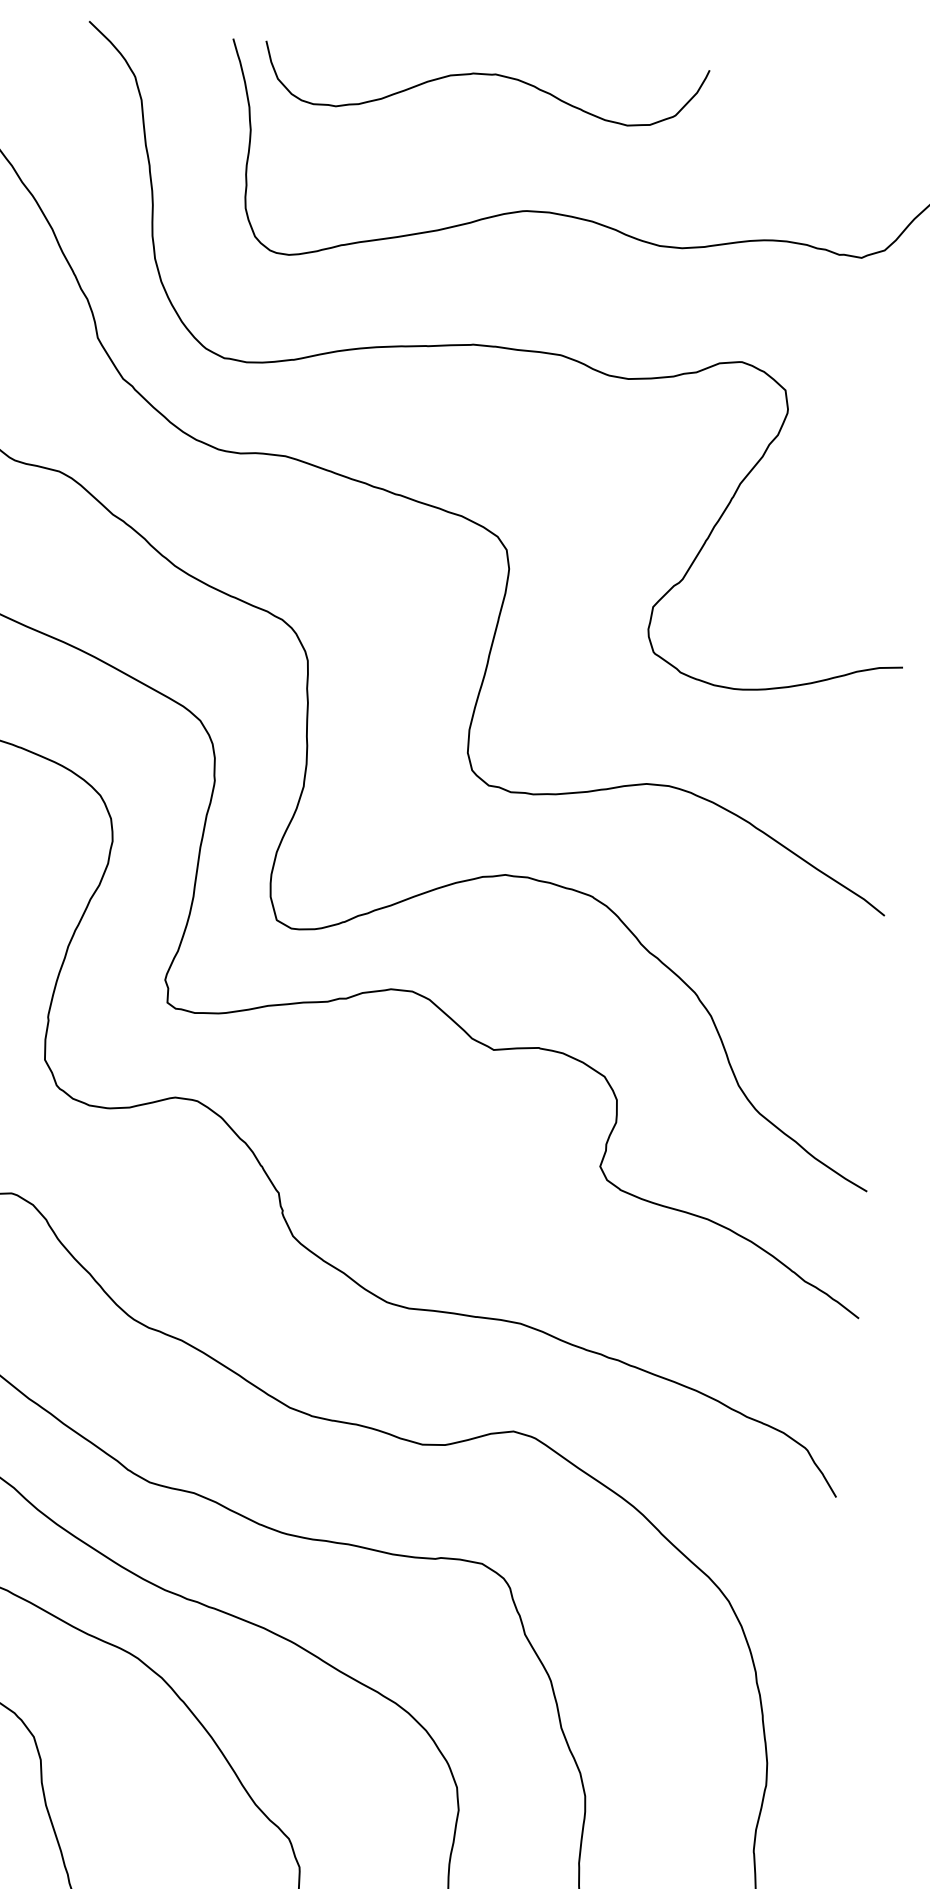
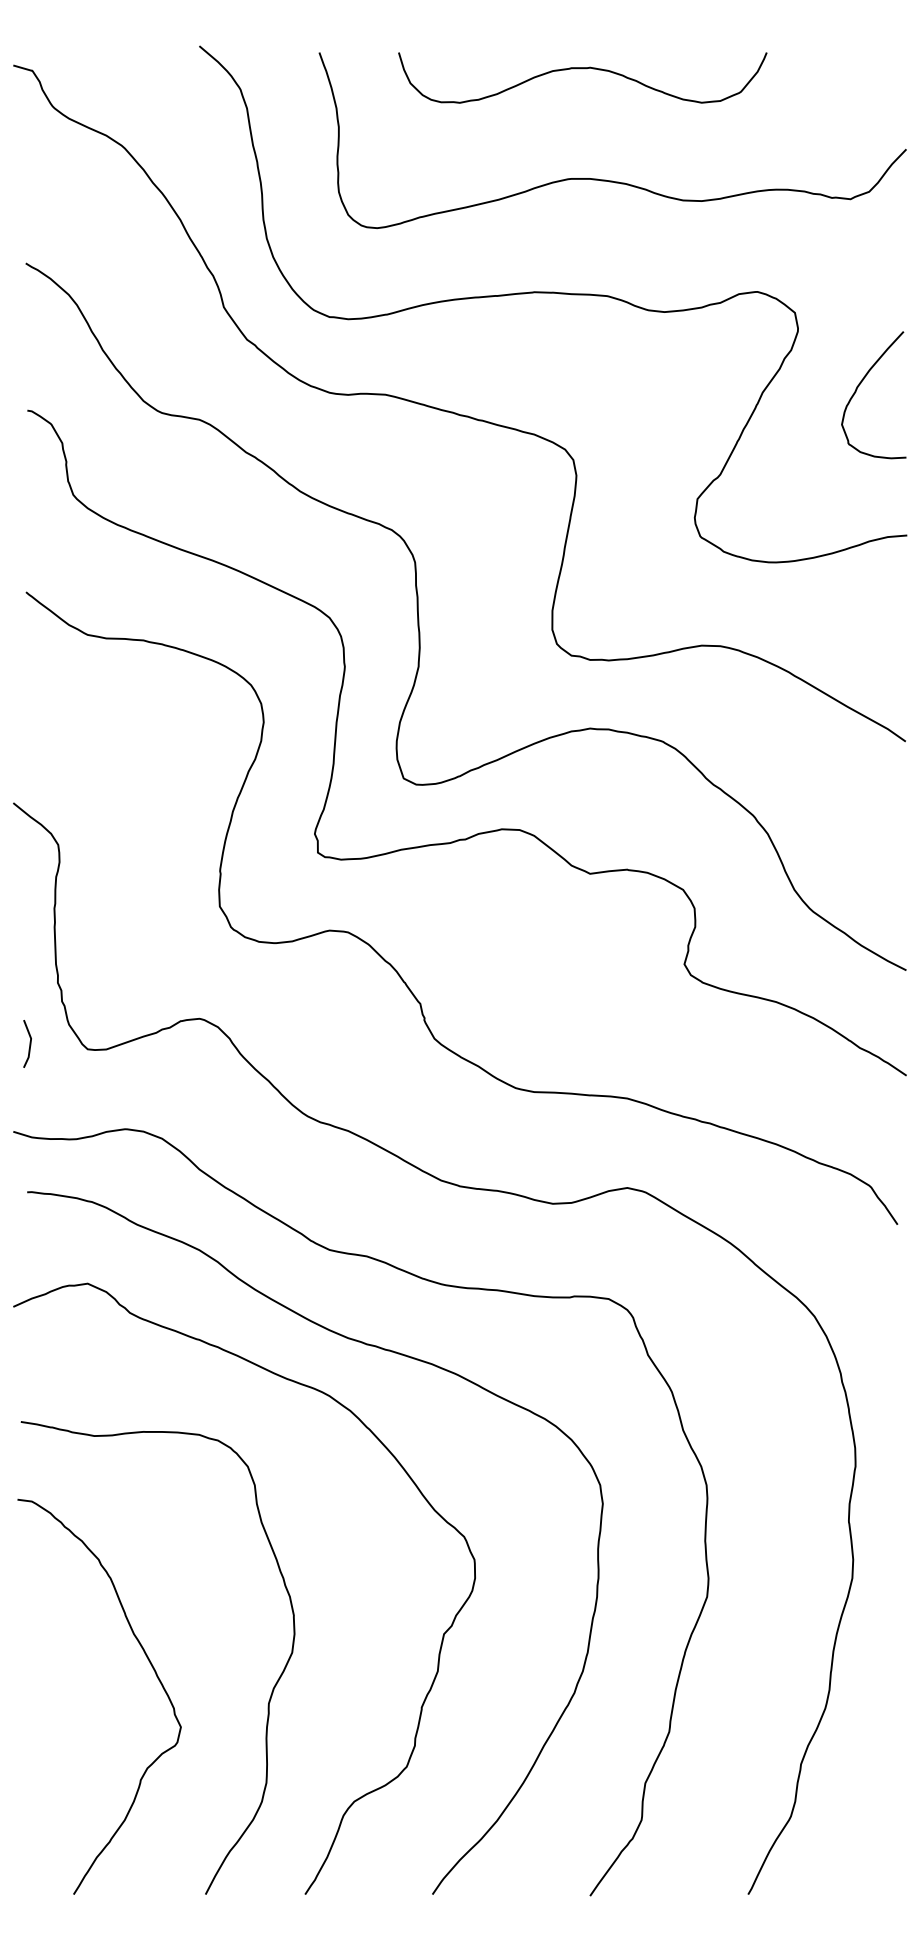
curve: (486, 75) -> (582, 69), moved
curve: (857, 484) -> (859, 386), added

